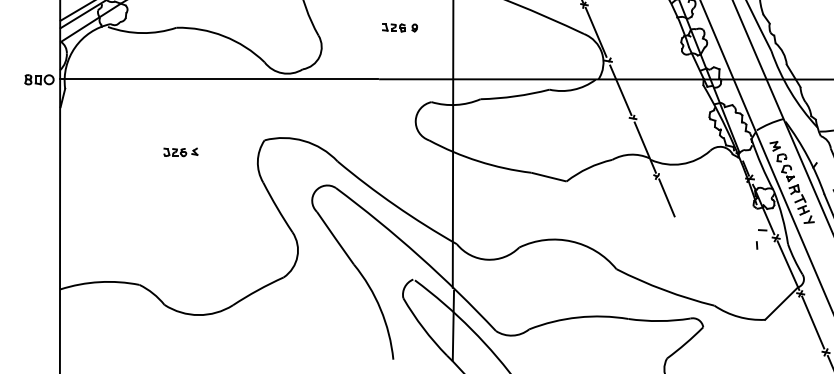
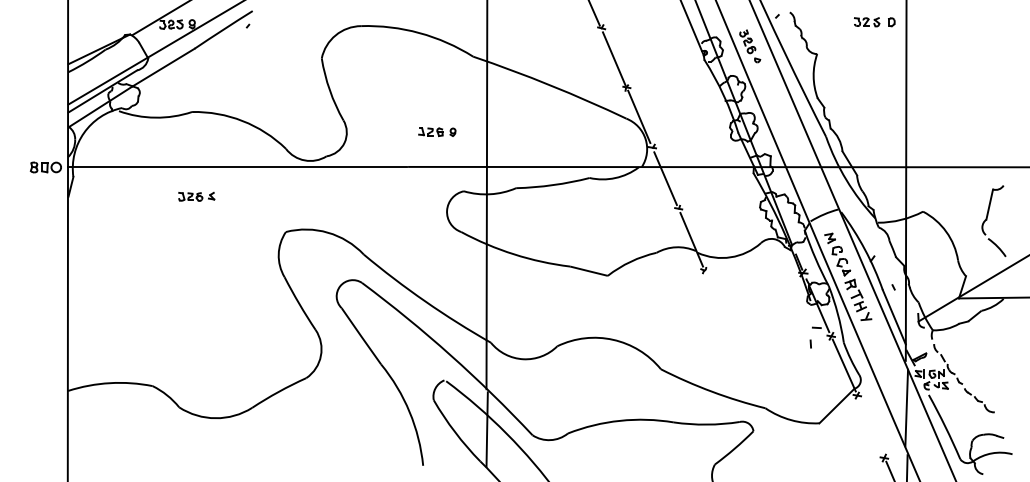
part: (400, 28) -> (437, 132), moved
part: (180, 152) -> (196, 196), moved
line: (666, 198) -> (714, 293), removed
line: (813, 321) -> (870, 425), removed

